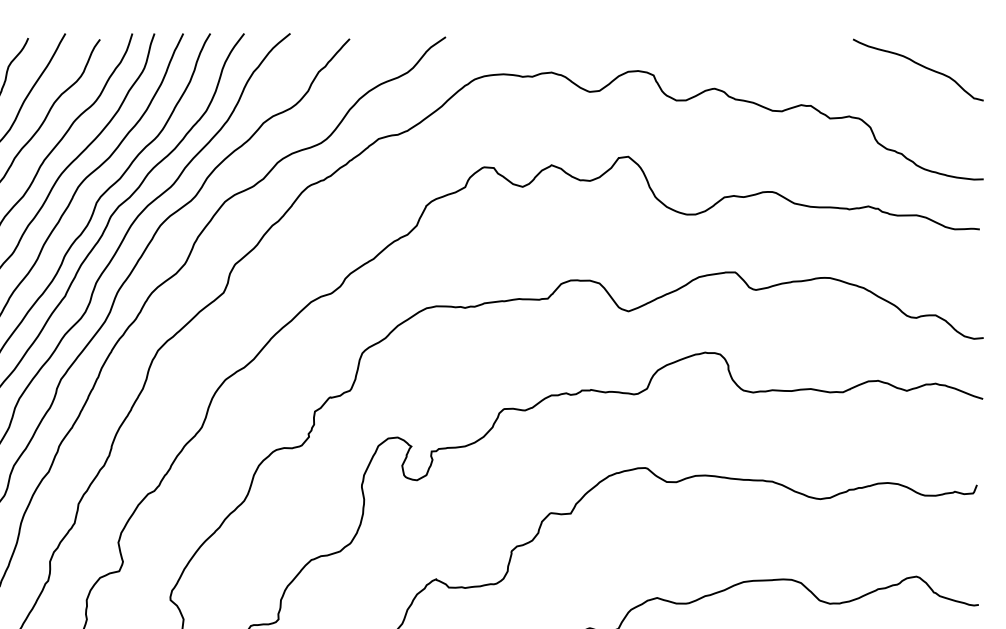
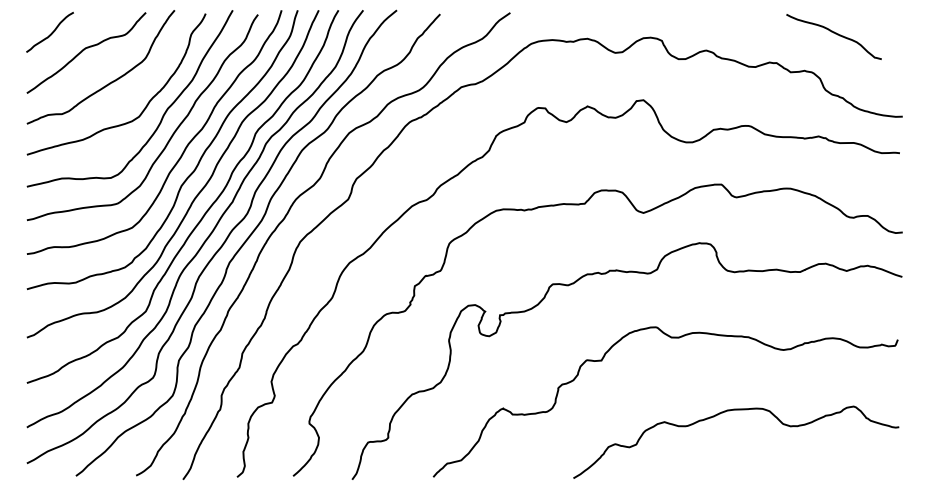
curve: (920, 66) -> (835, 34), moved

